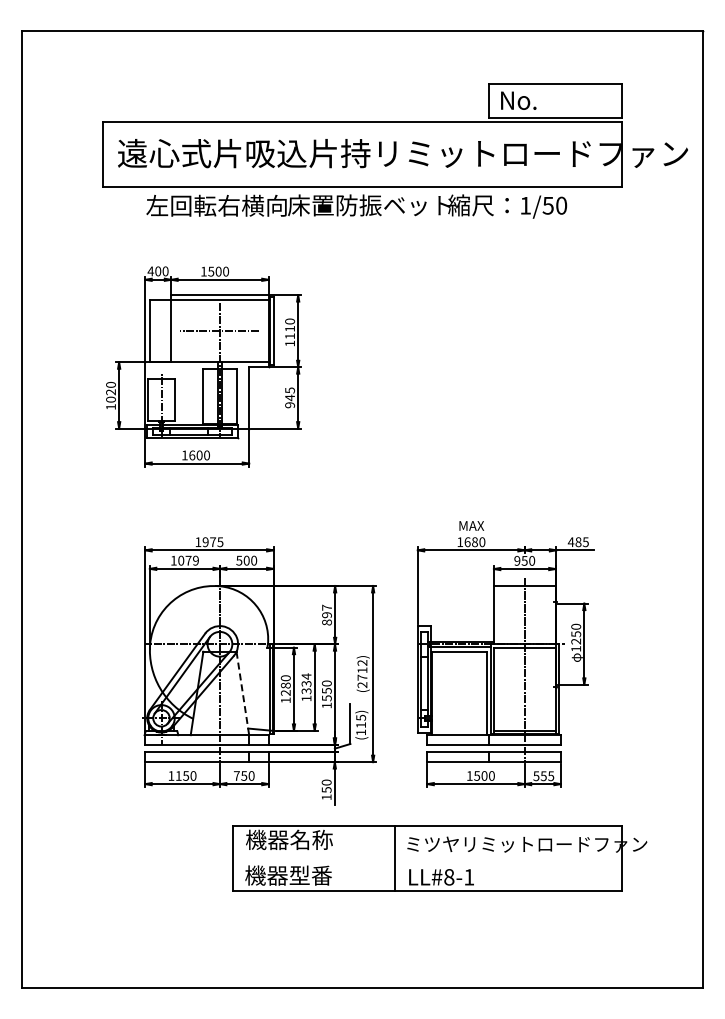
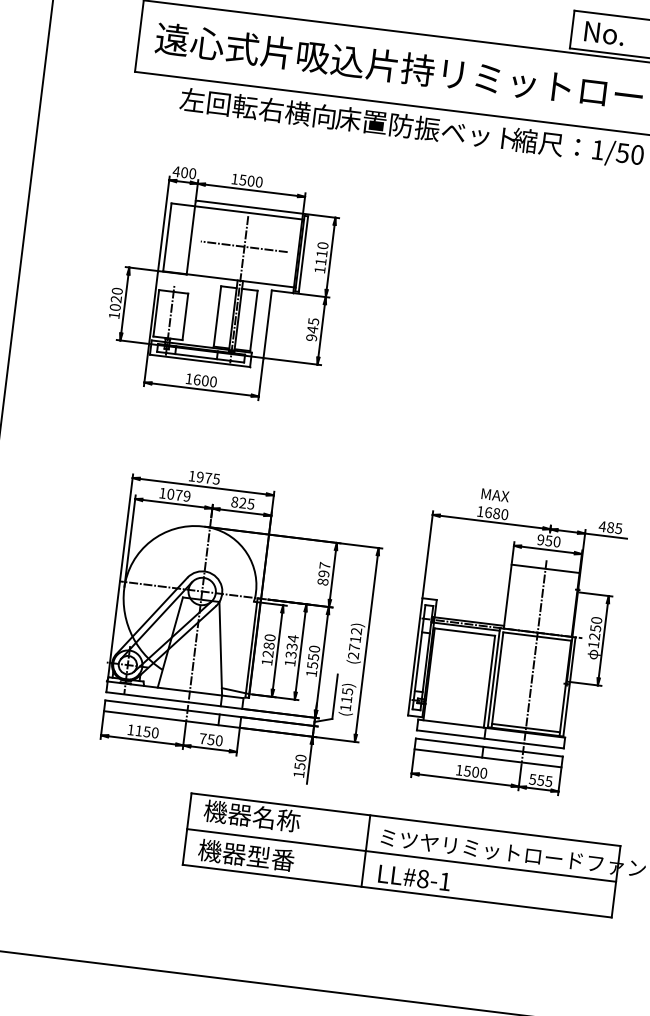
text: (246, 560) -> (242, 502), 500 -> 825
line: (242, 693) -> (220, 648), dashed -> solid
line: (427, 858) -> (401, 855), added

